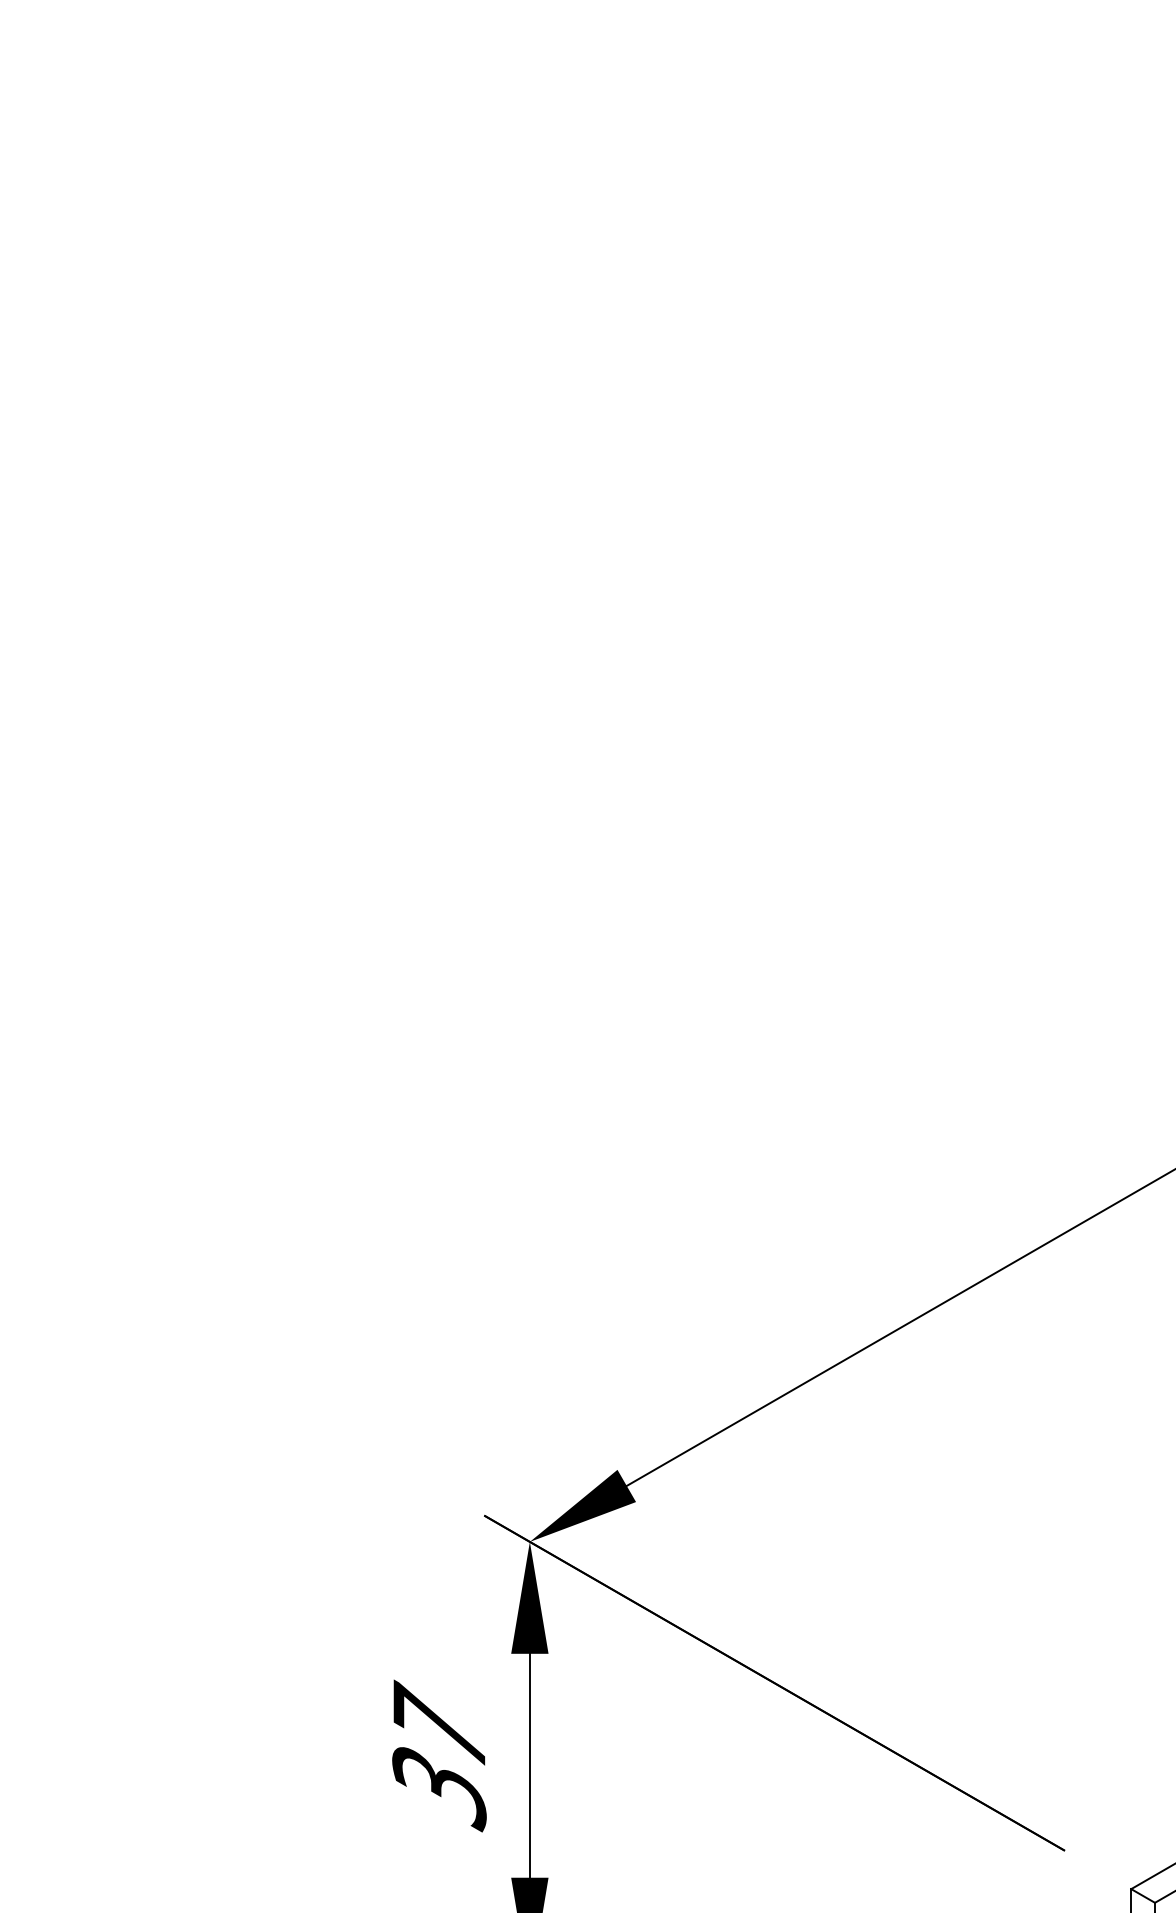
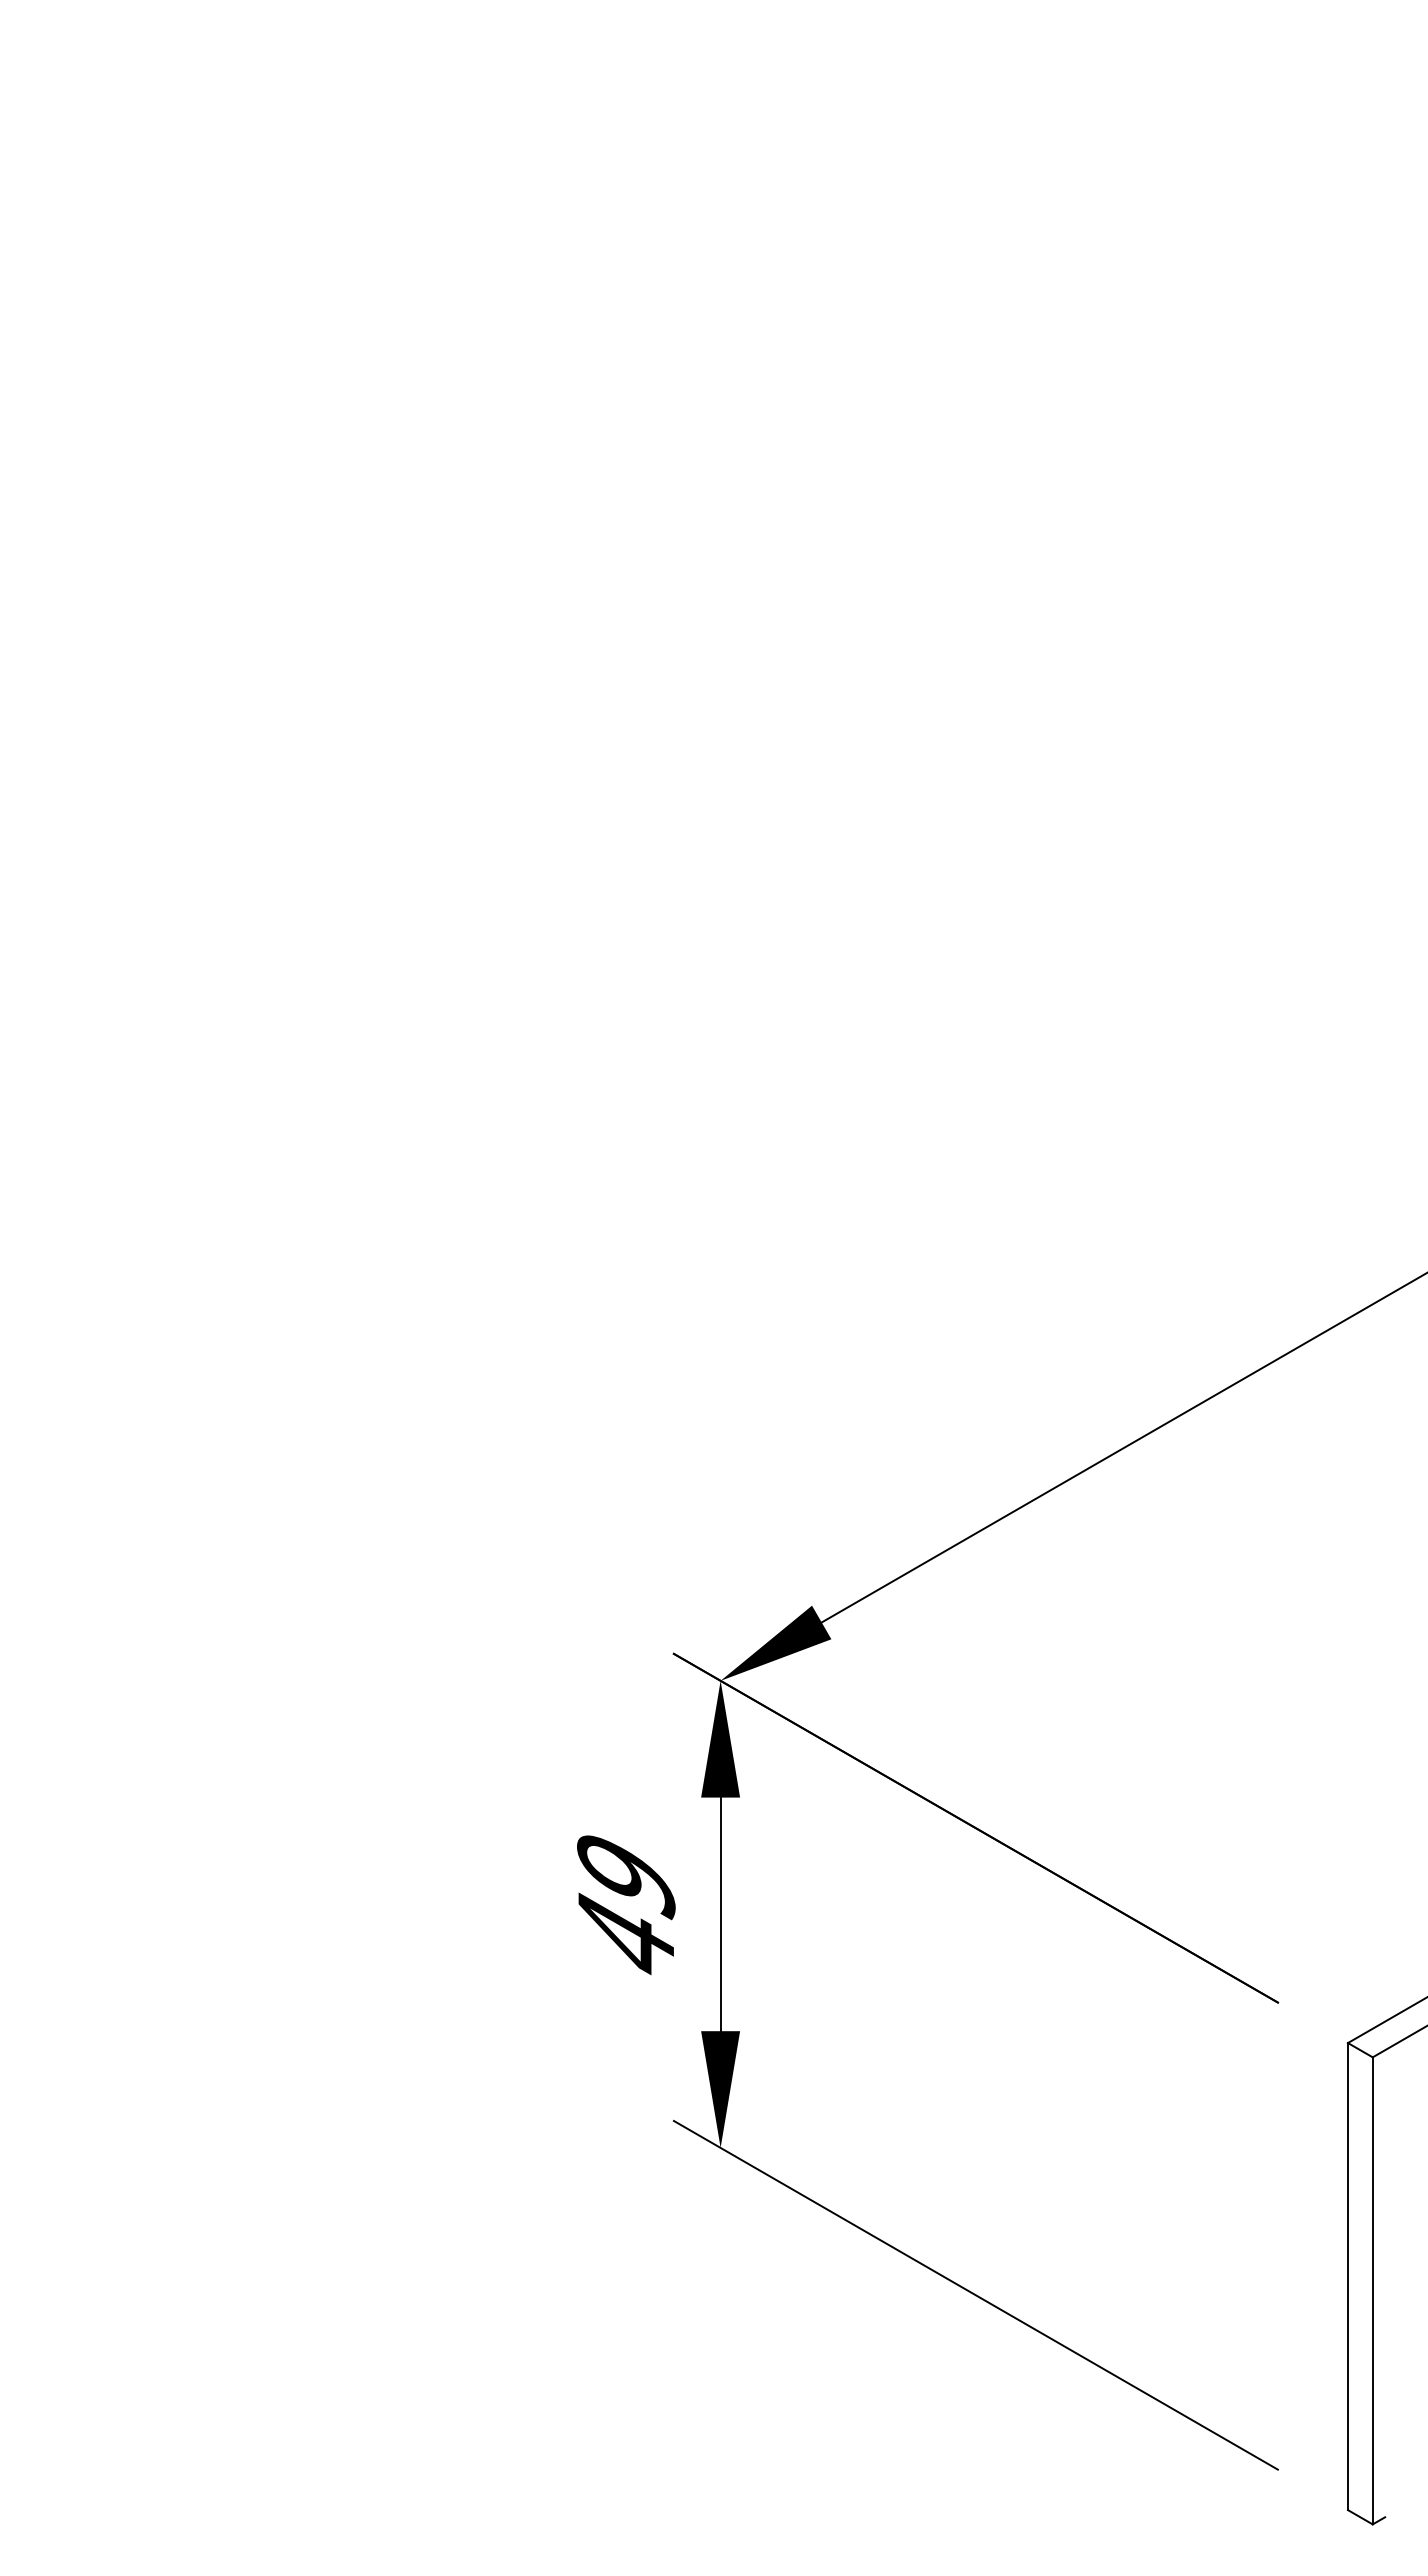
text: (439, 1755) -> (626, 1903), 37 -> 49

